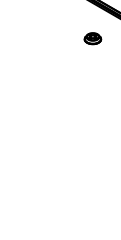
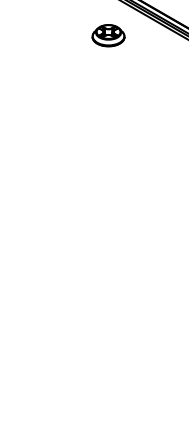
part: (92, 38) -> (107, 35), moved

